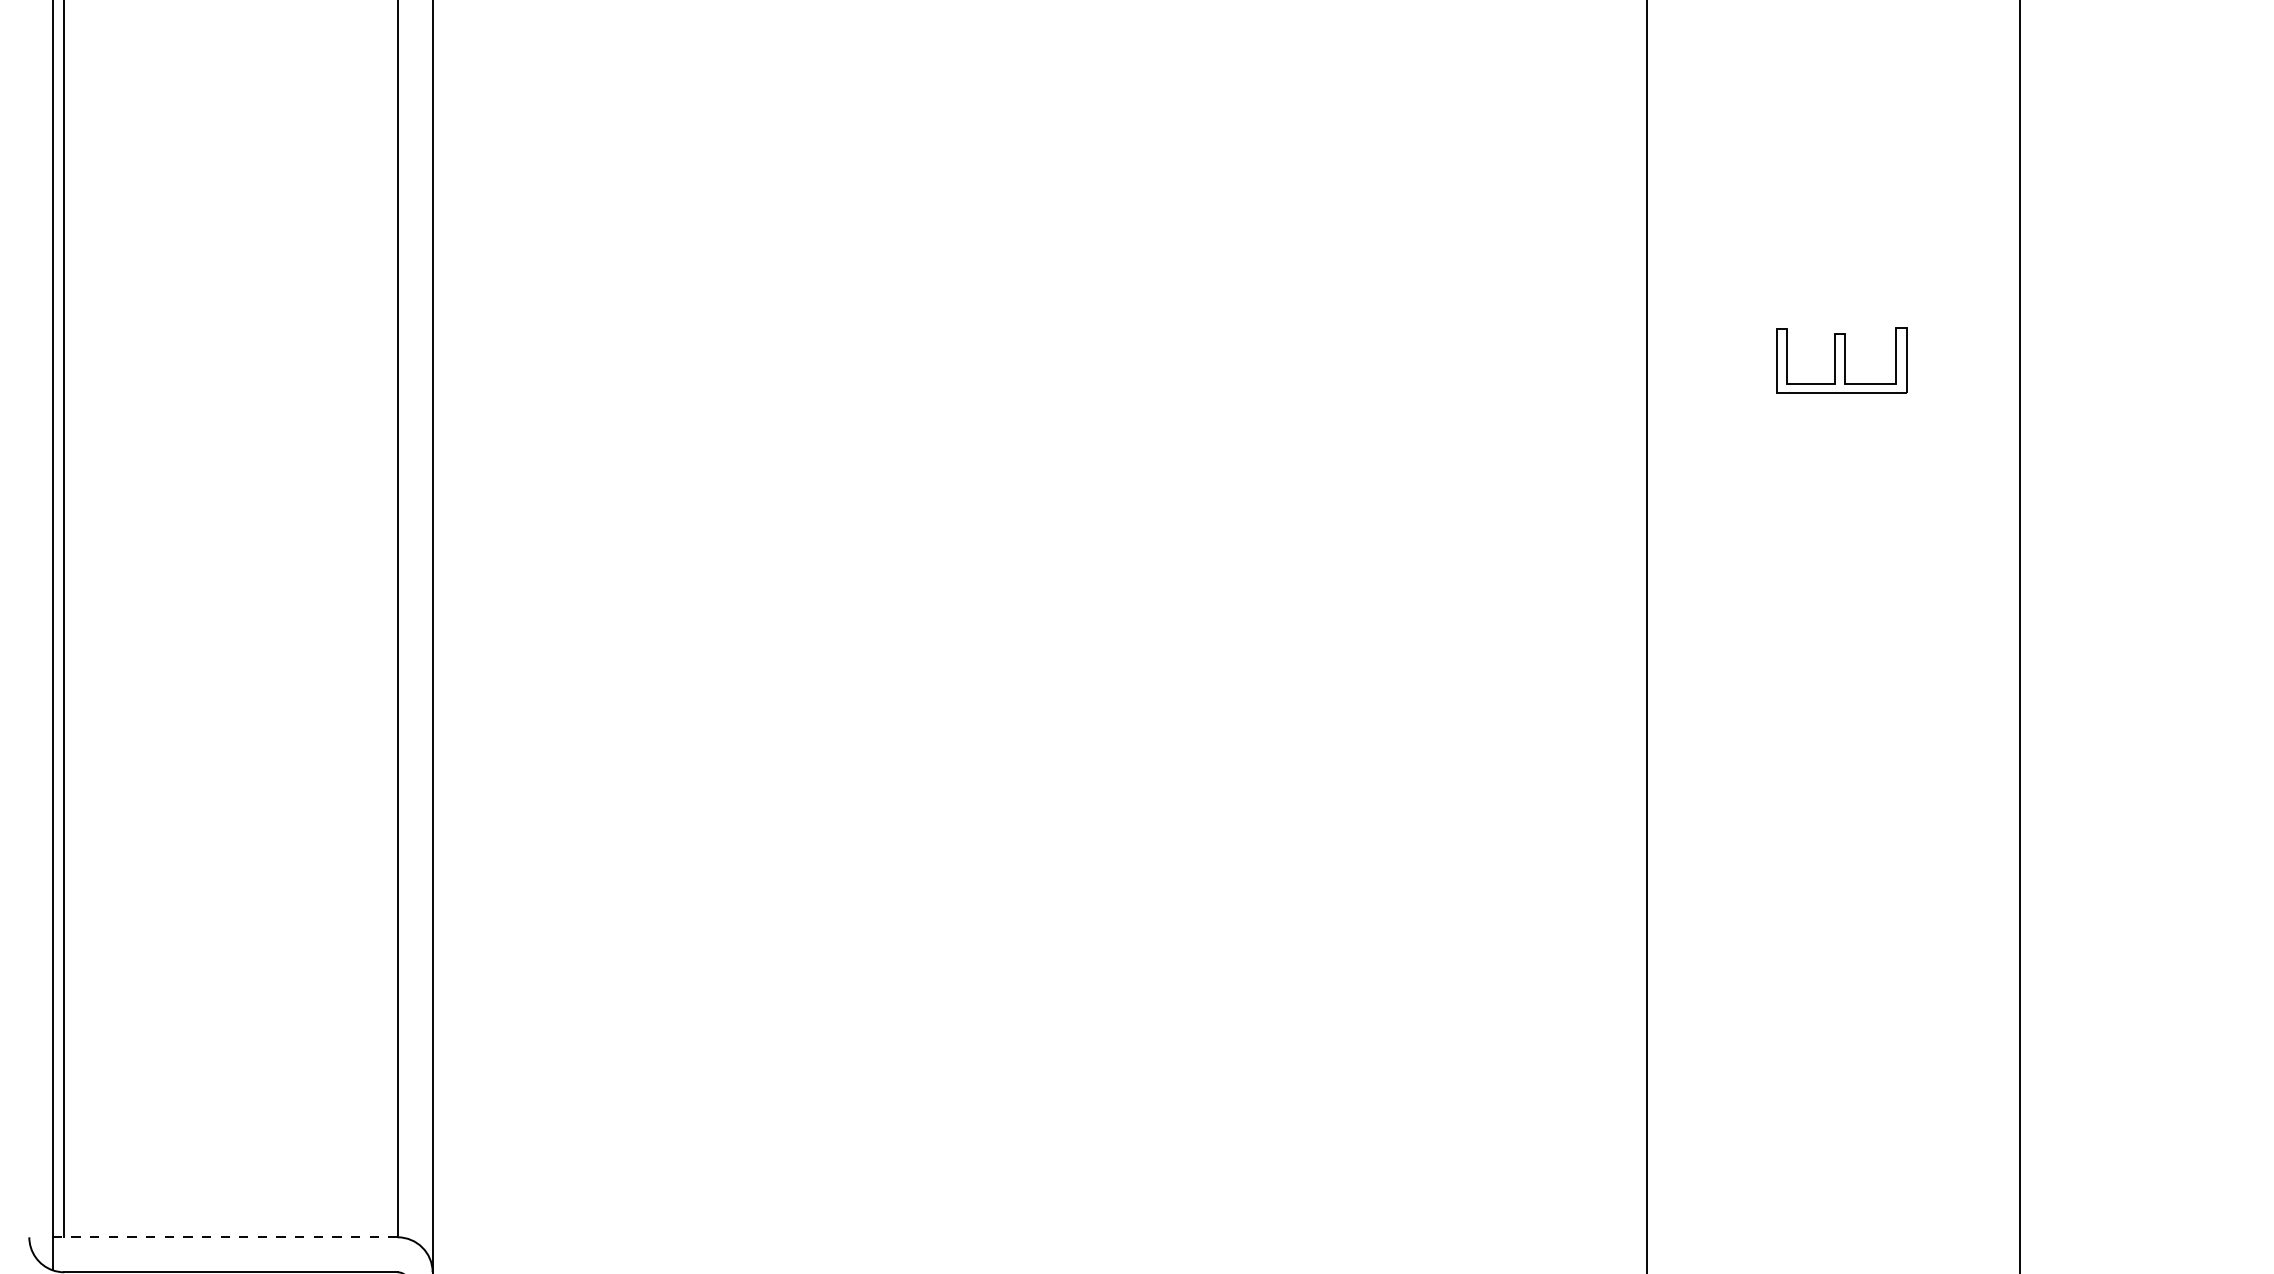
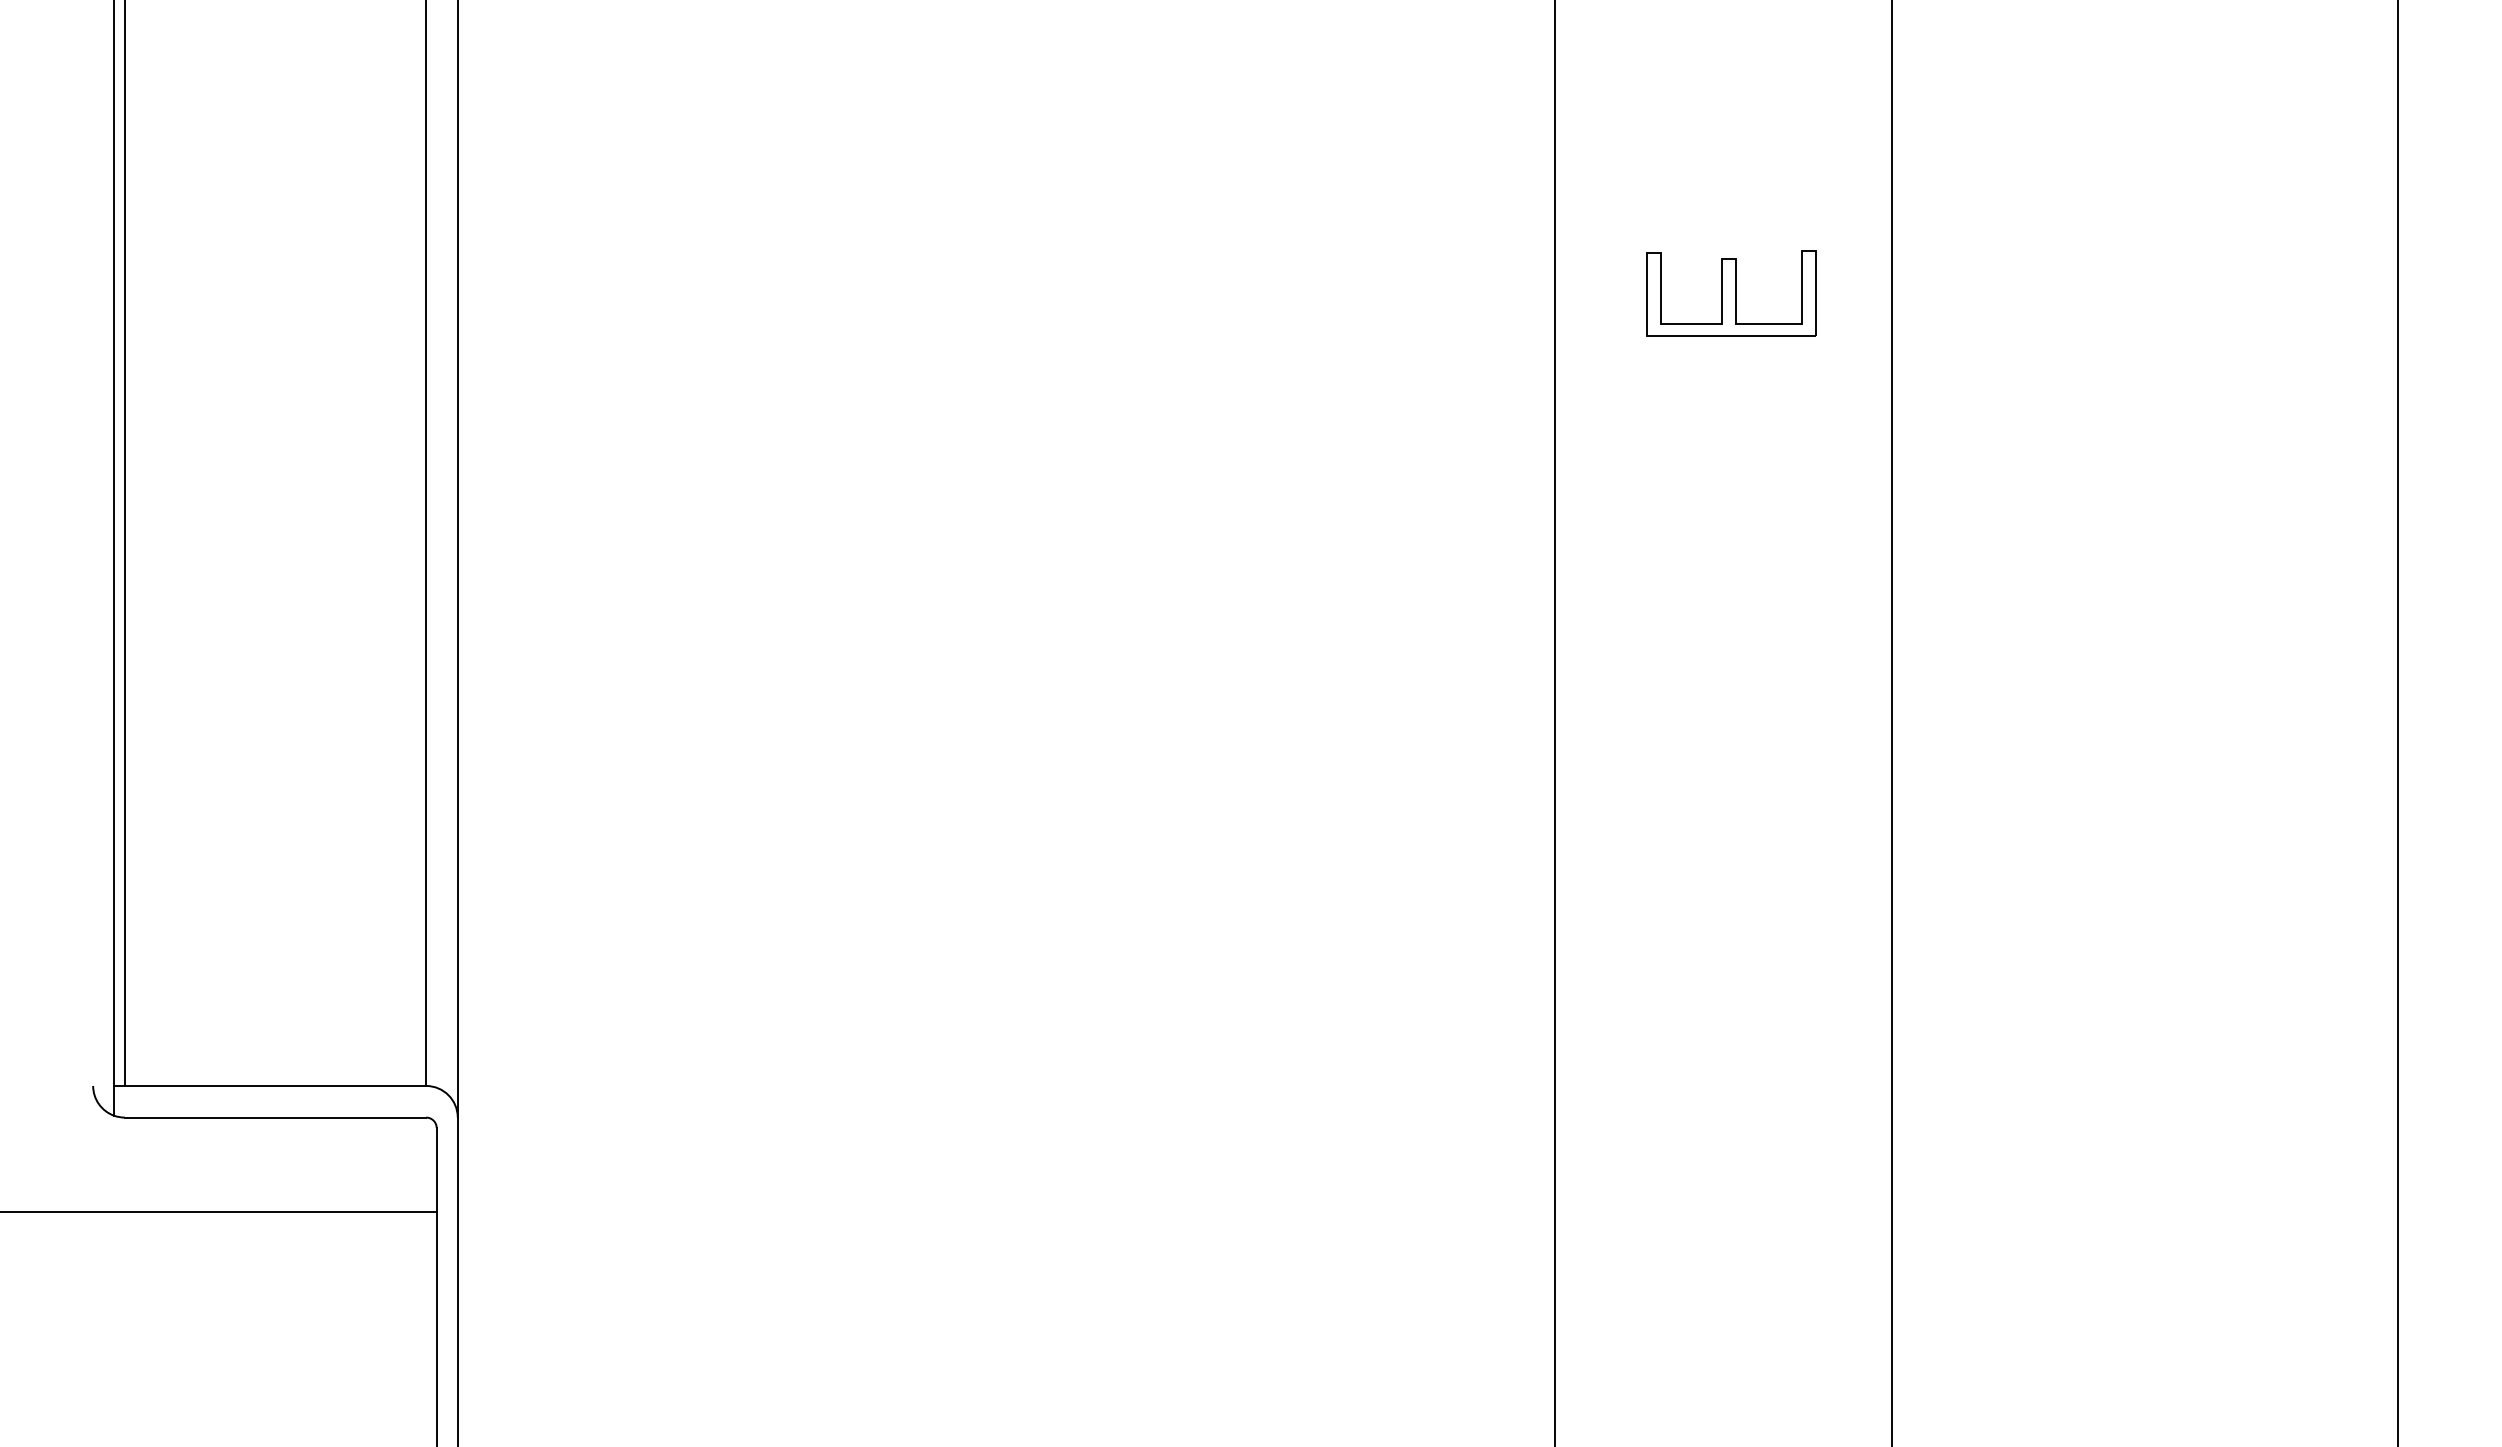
part: (1841, 360) -> (1731, 293), size x1.43
line: (225, 1236) -> (270, 1085), dashed -> solid

